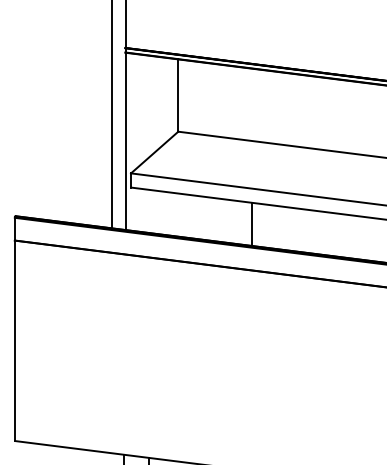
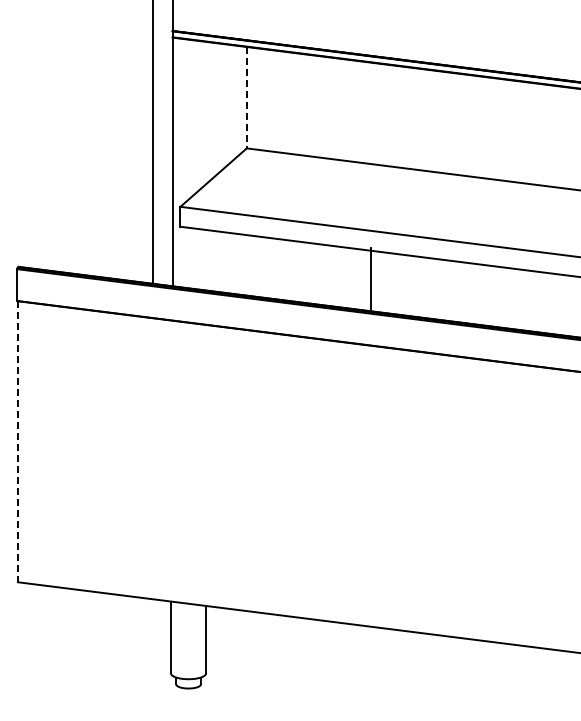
line: (178, 95) -> (246, 97), solid -> dashed
line: (251, 224) -> (370, 278), moved
line: (14, 340) -> (17, 441), solid -> dashed

